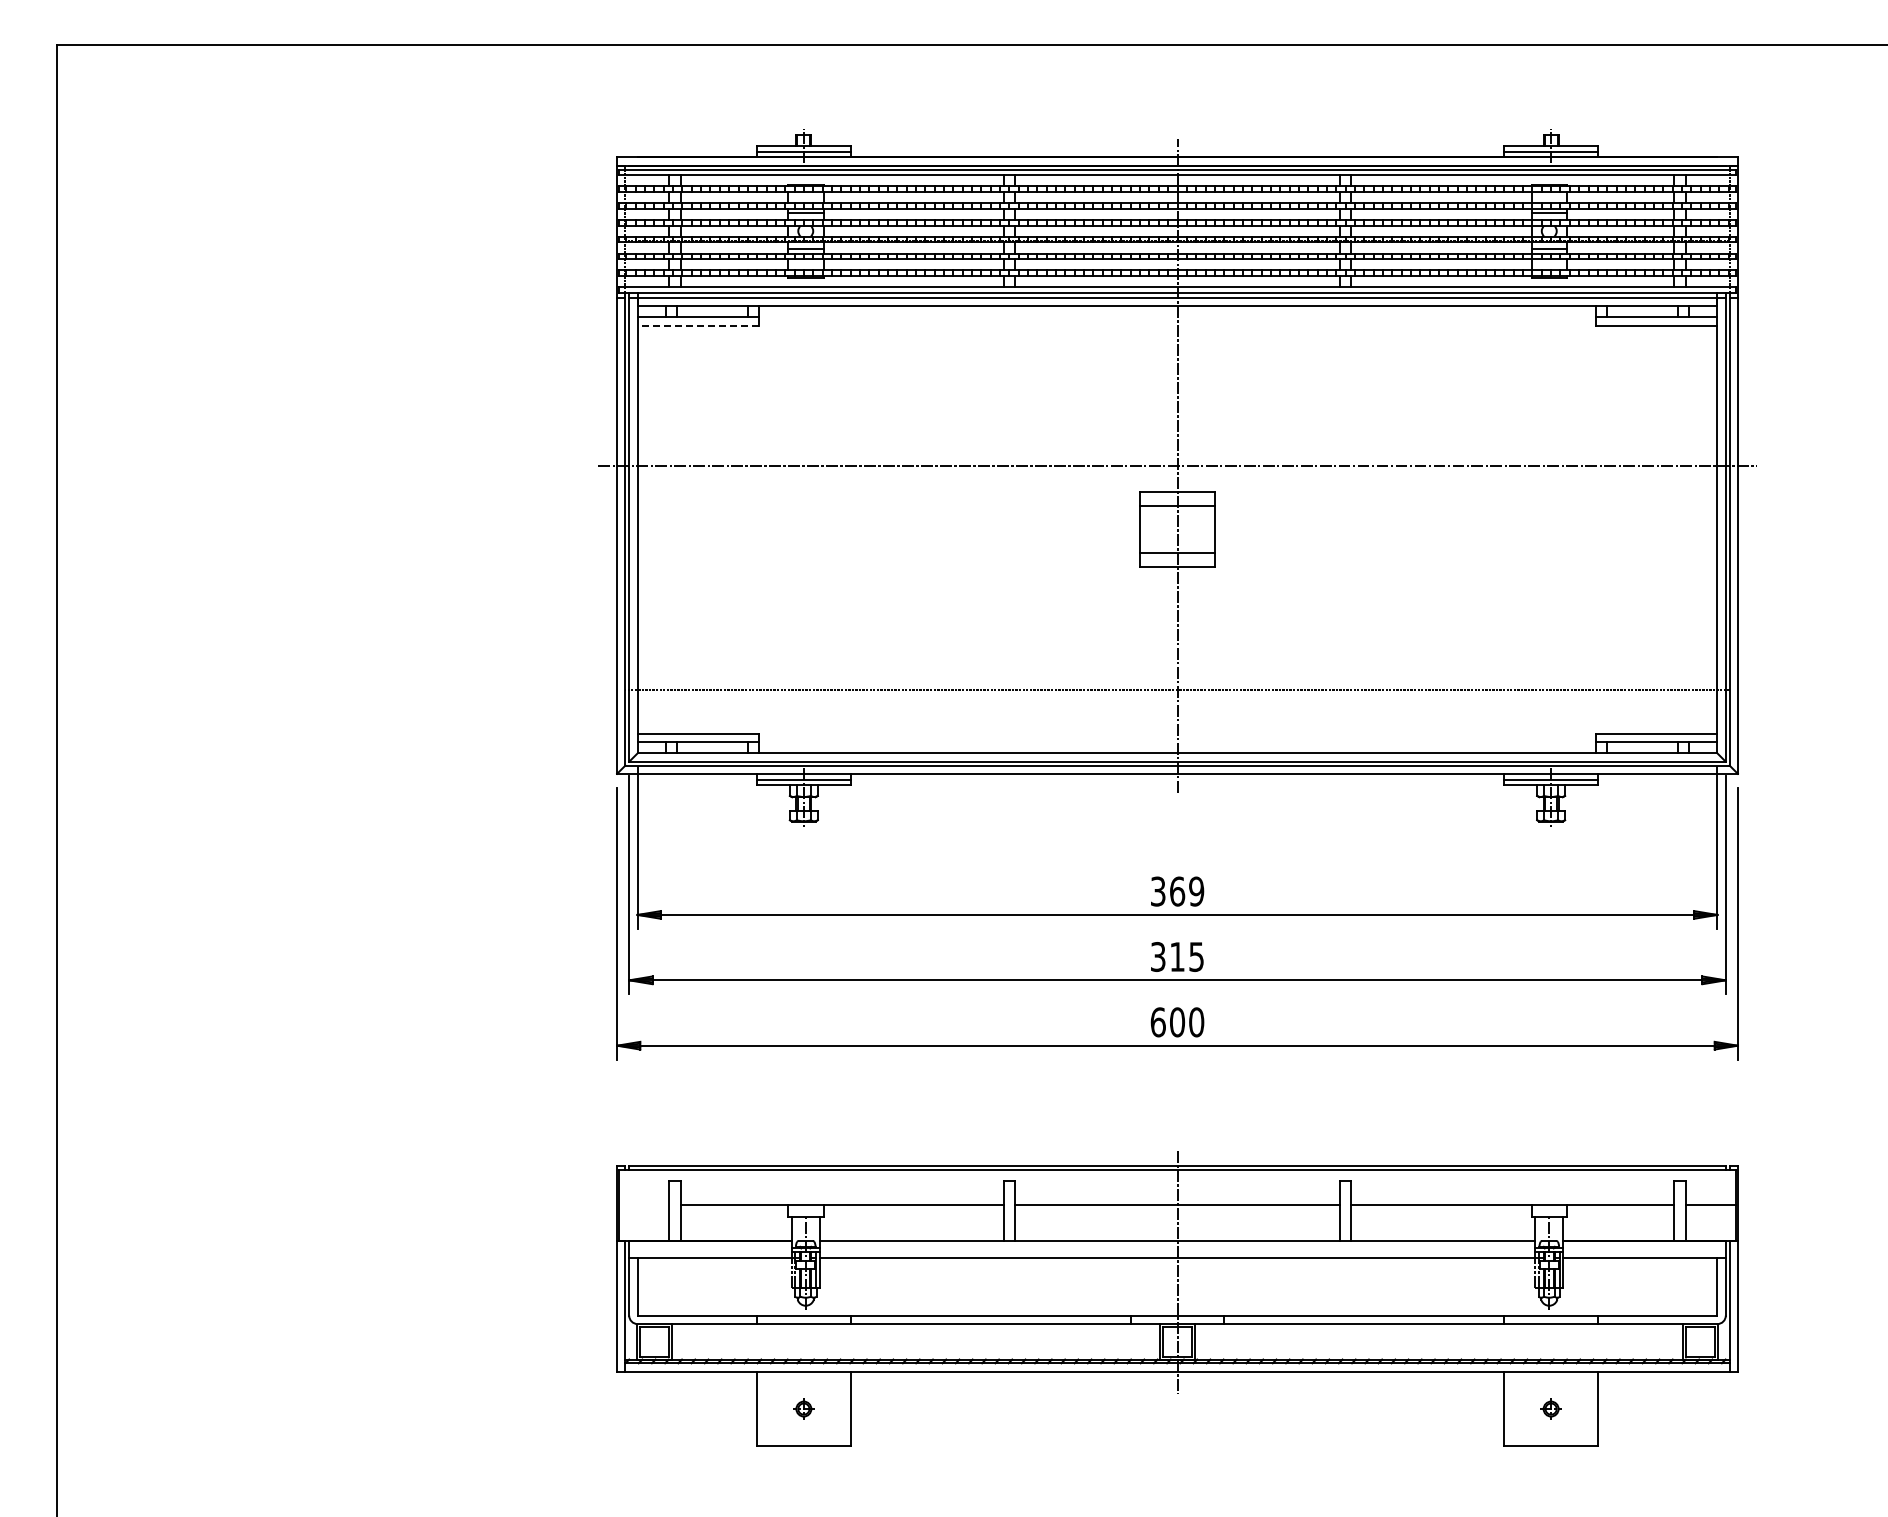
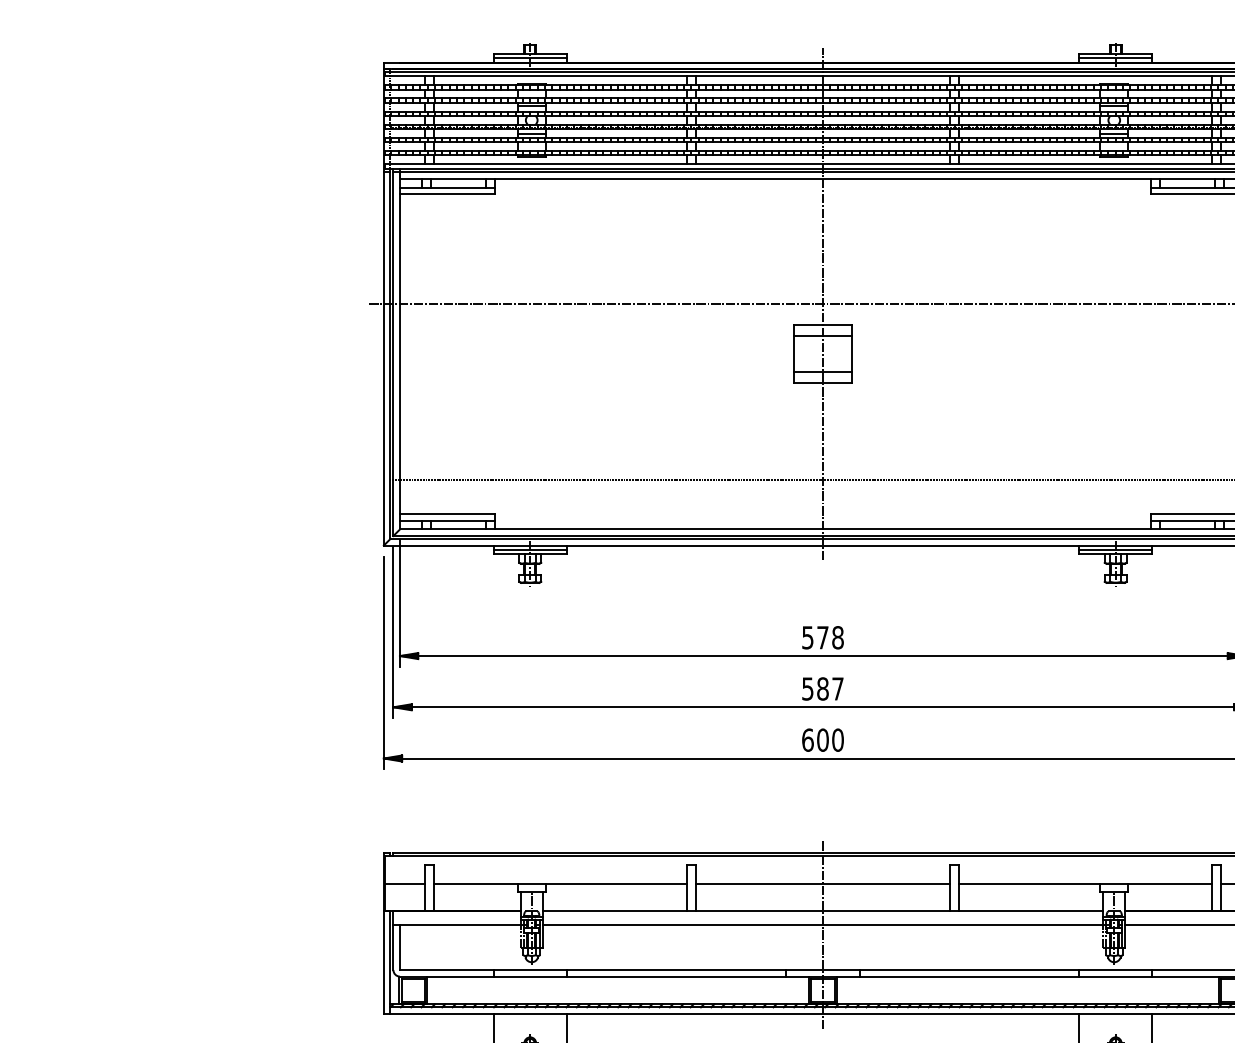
line: (698, 325) -> (447, 194), dashed -> solid
text: (1177, 891) -> (822, 637), 369 -> 578
text: (1177, 956) -> (822, 688), 315 -> 587
line: (643, 1205) -> (404, 883), added

